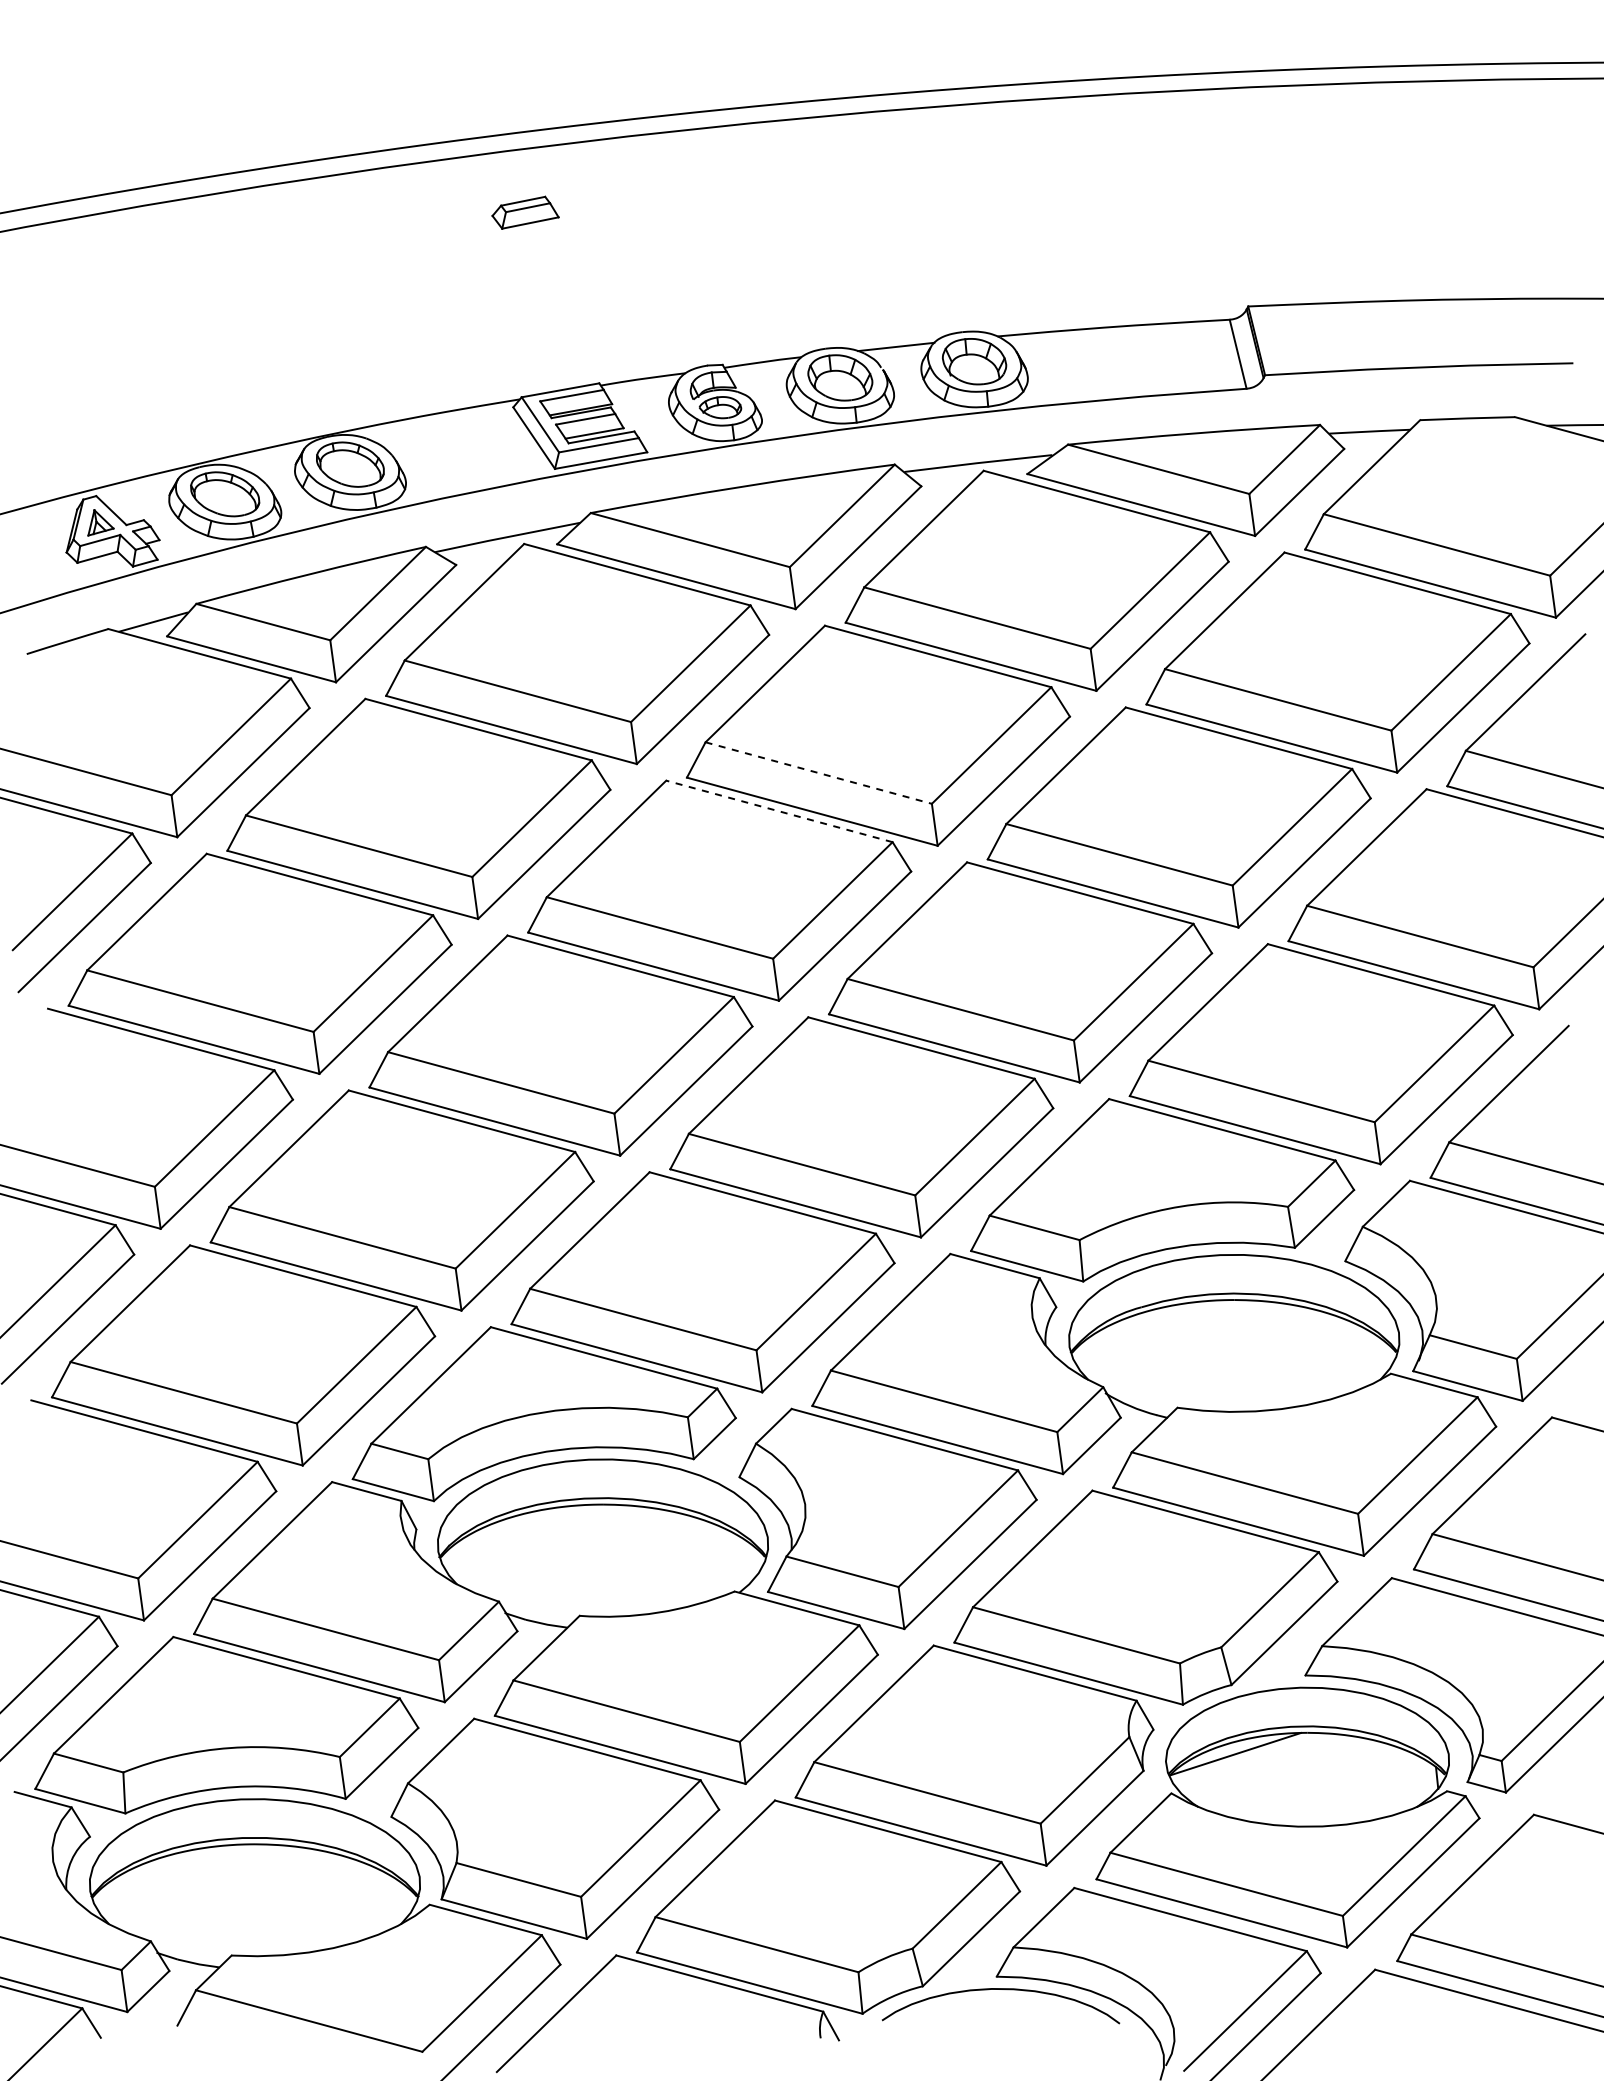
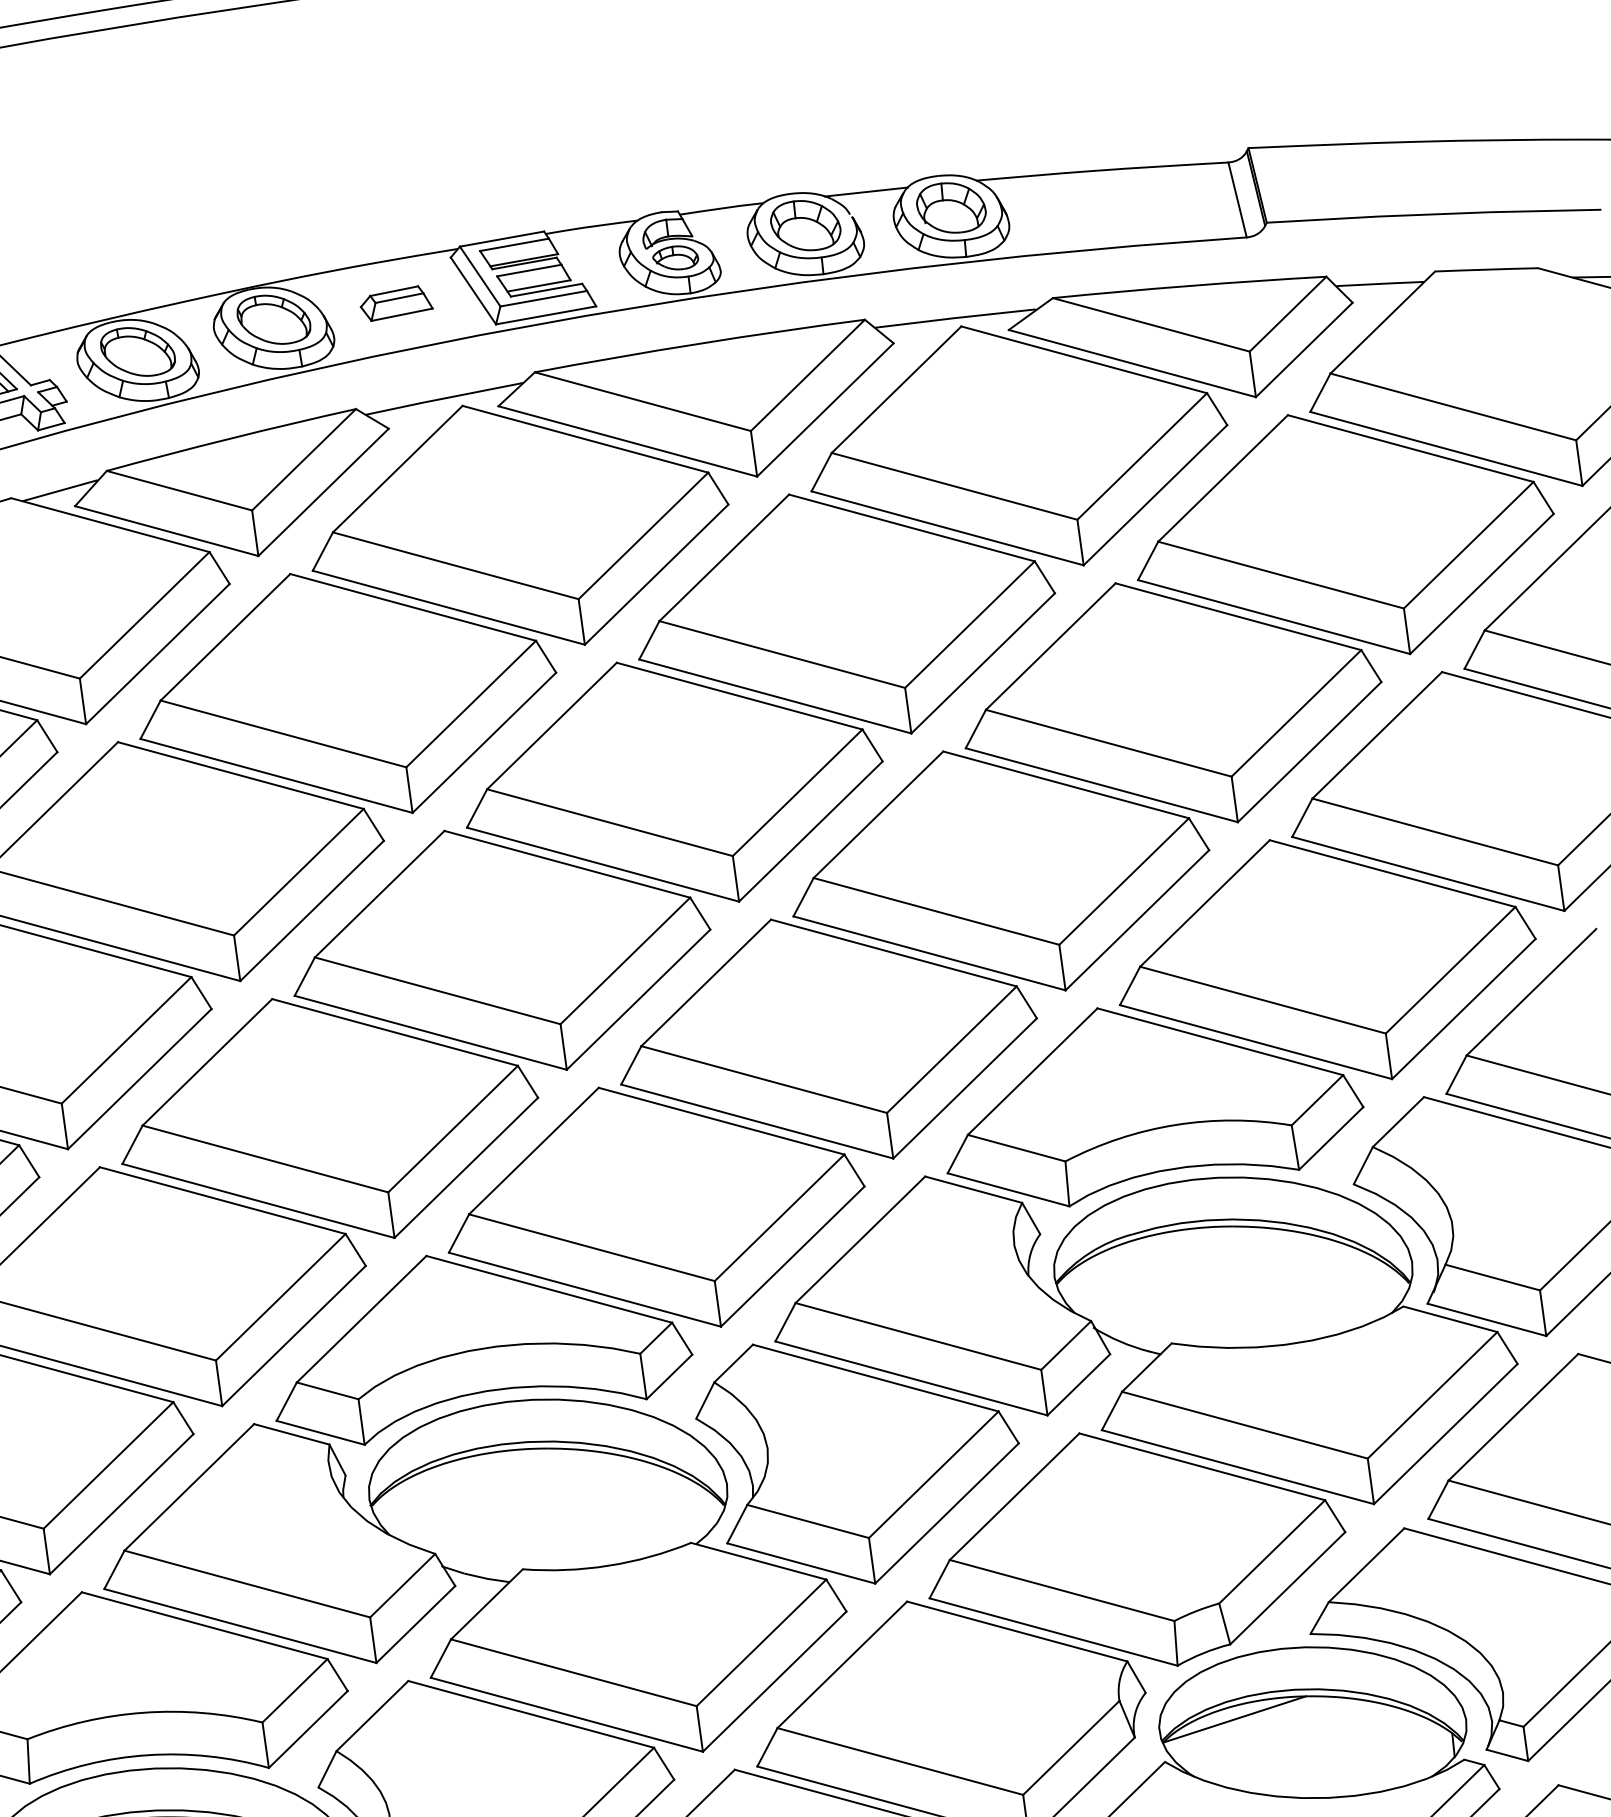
part: (525, 212) -> (396, 303), moved
line: (819, 773) -> (783, 655), dashed -> solid
line: (778, 811) -> (738, 696), dashed -> solid

